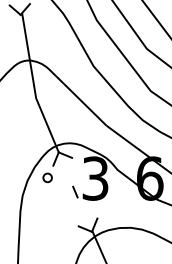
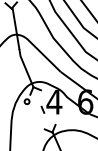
text: (95, 177) -> (54, 101), 3 -> 4

